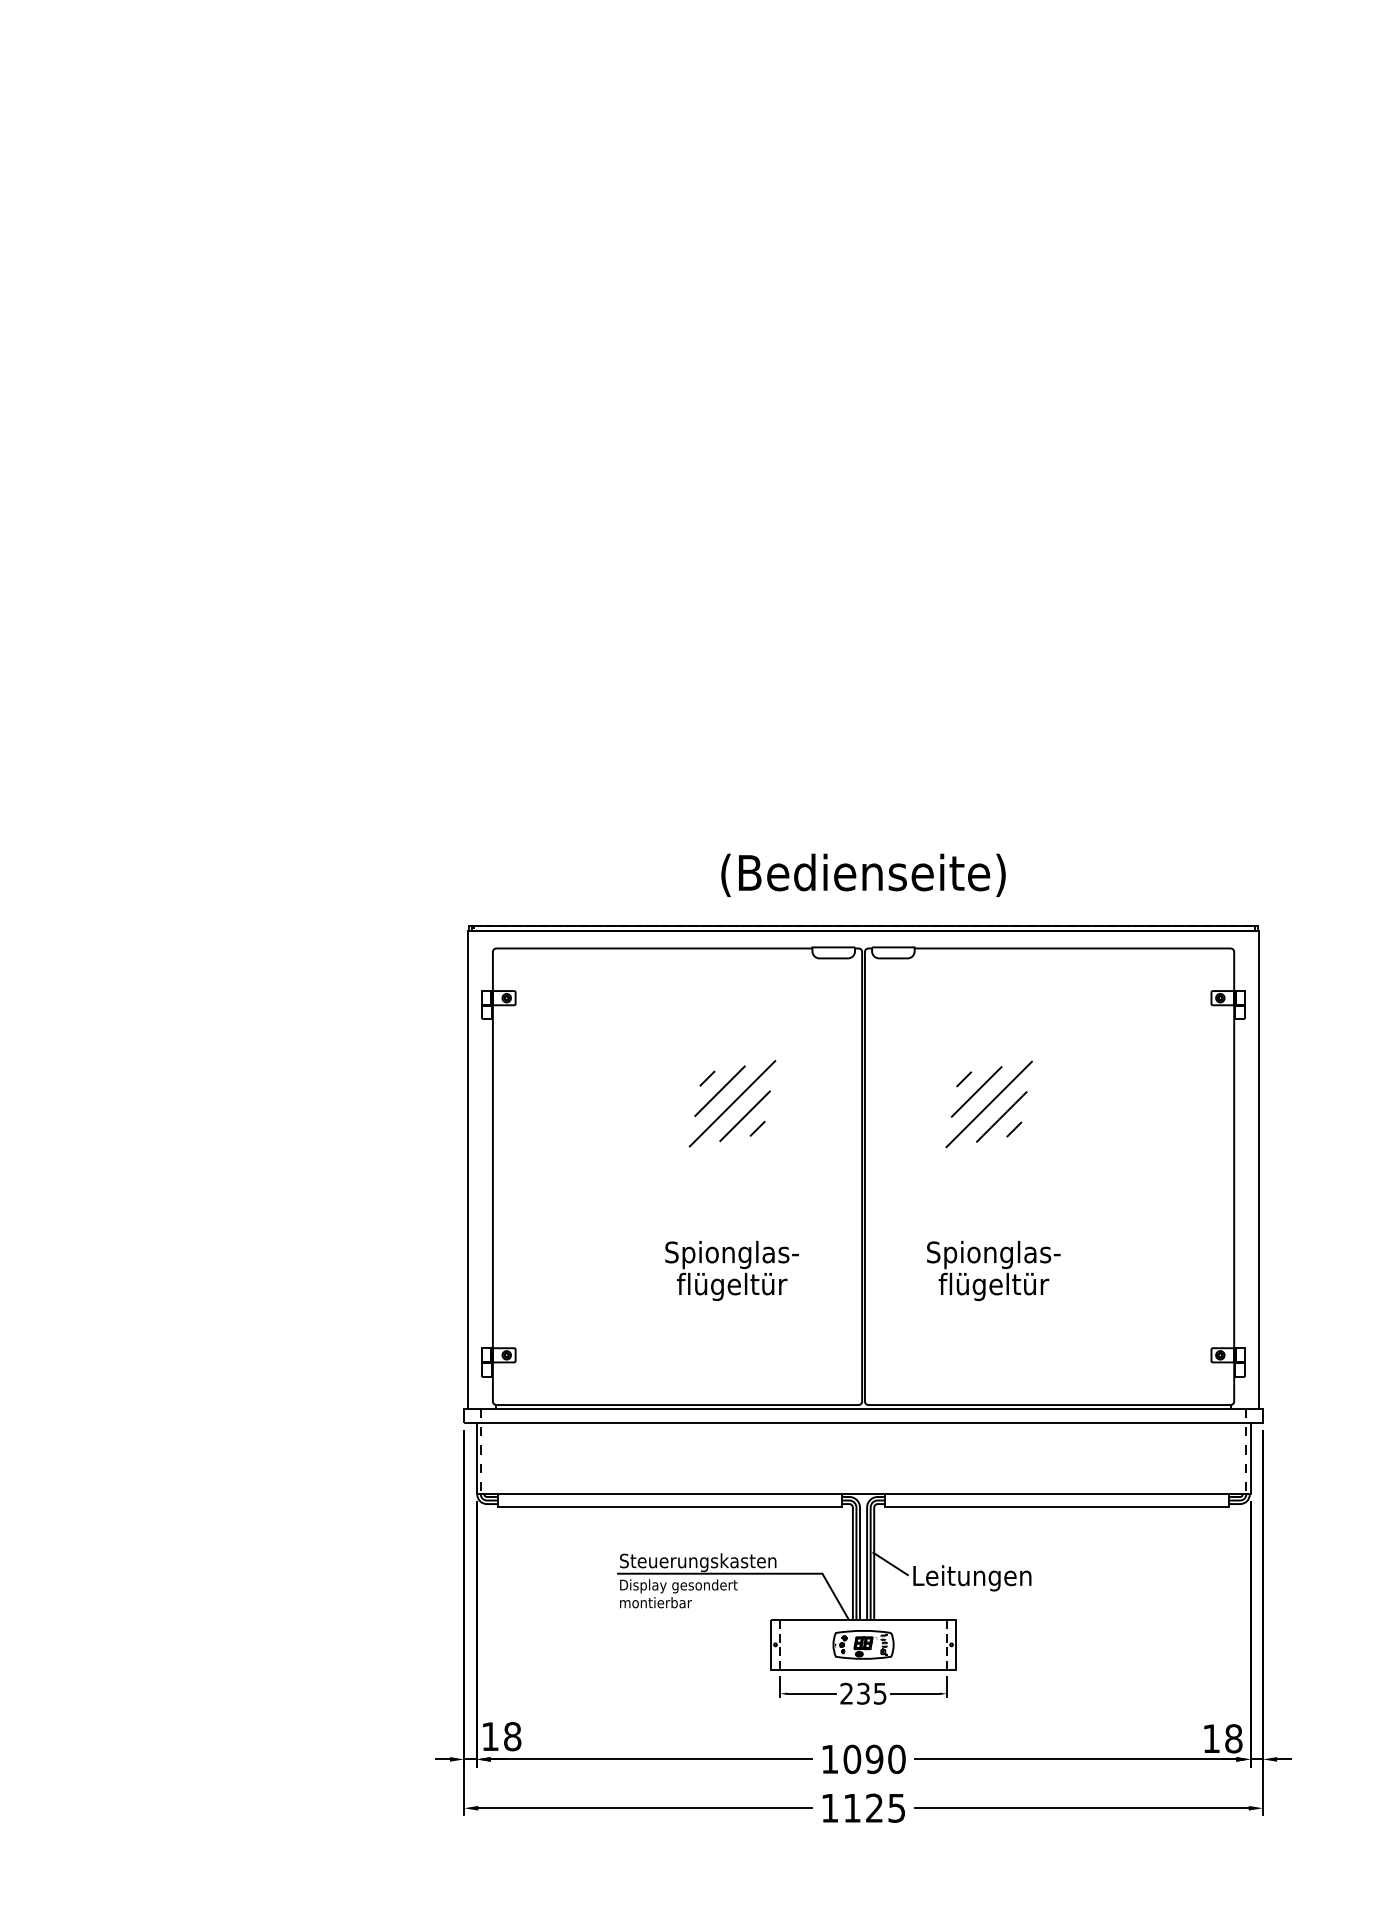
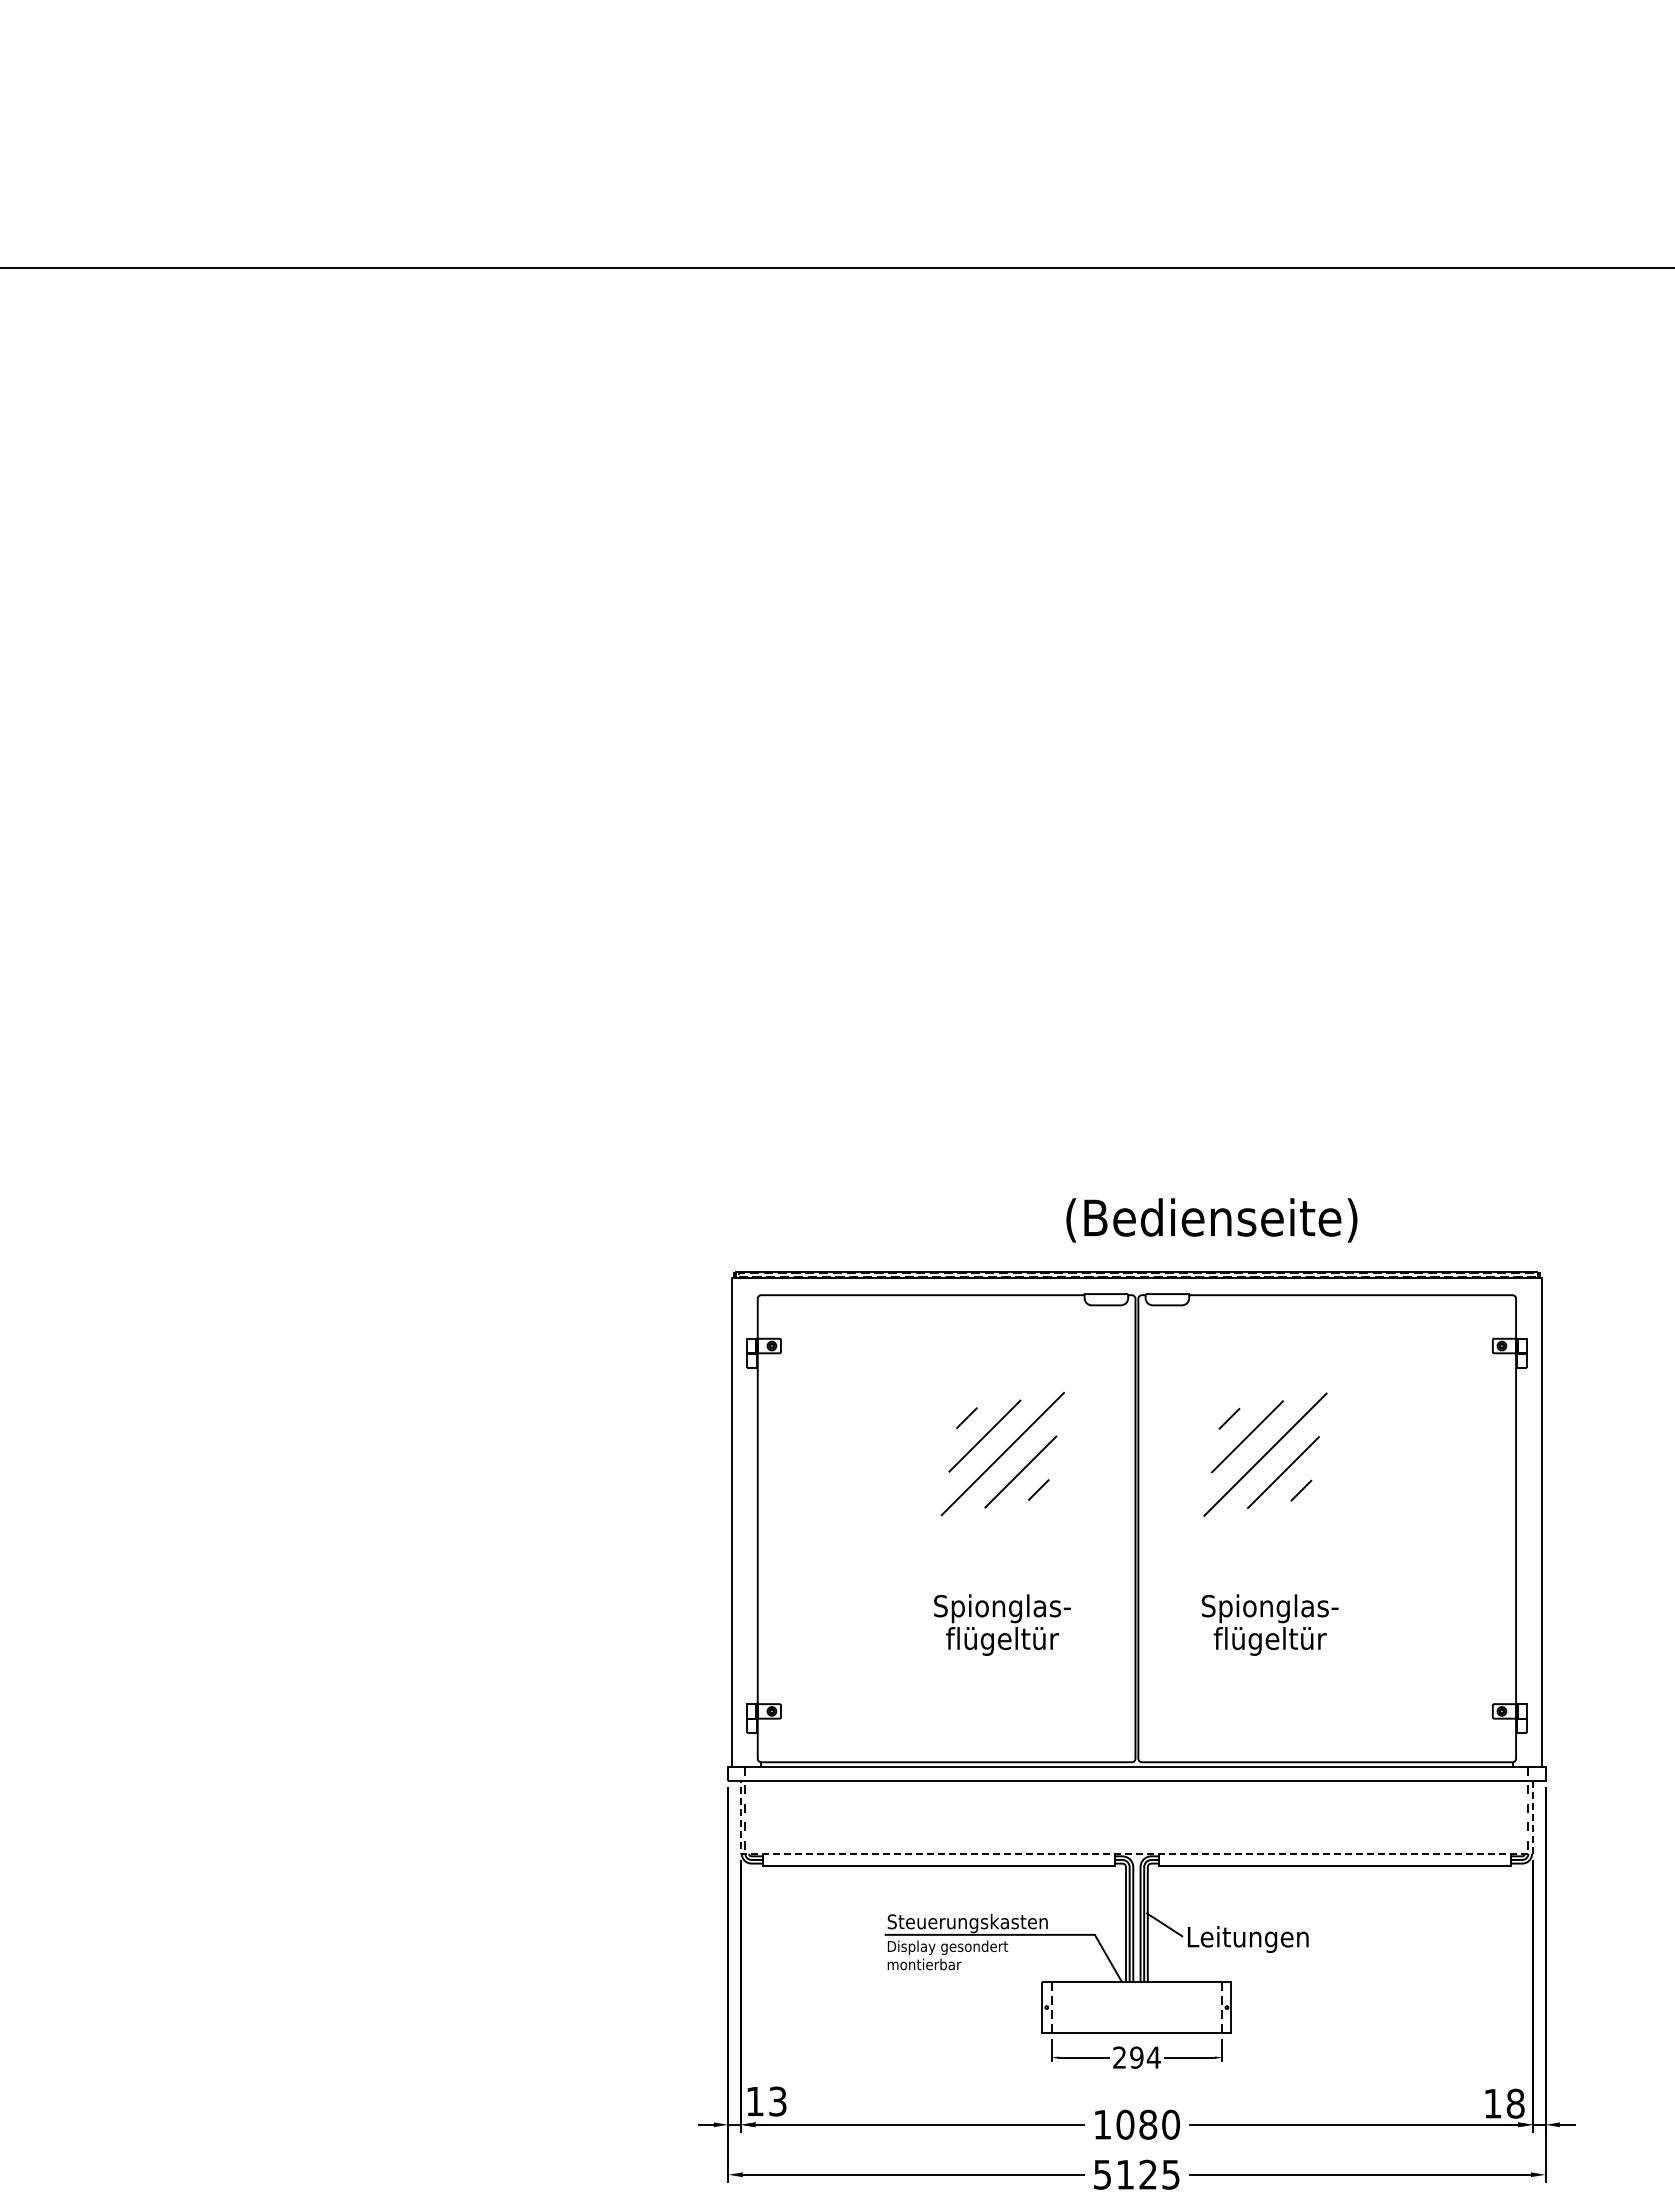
text: (863, 875) -> (1211, 1220), moved
part: (732, 1103) -> (1002, 1453), size x1.4
part: (989, 1104) -> (1265, 1454), size x1.4
line: (863, 1494) -> (1136, 1853), solid -> dashed
part: (863, 1644) -> (1136, 2007), removed
text: (871, 1693) -> (1145, 2057), 235 -> 294
text: (512, 1736) -> (777, 2101), 18 -> 13
text: (874, 1759) -> (1148, 2124), 1090 -> 1080
text: (829, 1807) -> (1102, 2174), 1125 -> 5125

